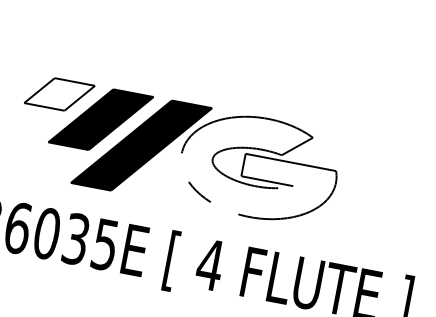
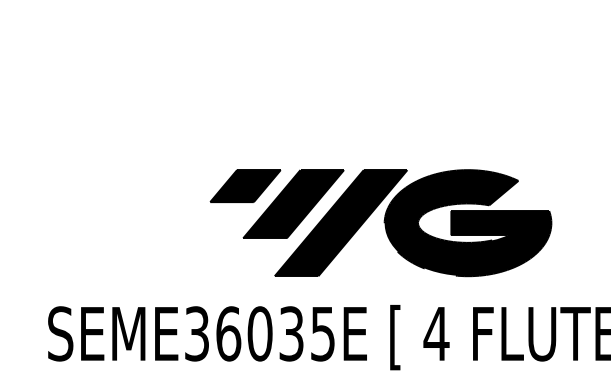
fill: (59, 94) -> (245, 186), added
fill: (258, 168) -> (467, 223), added

